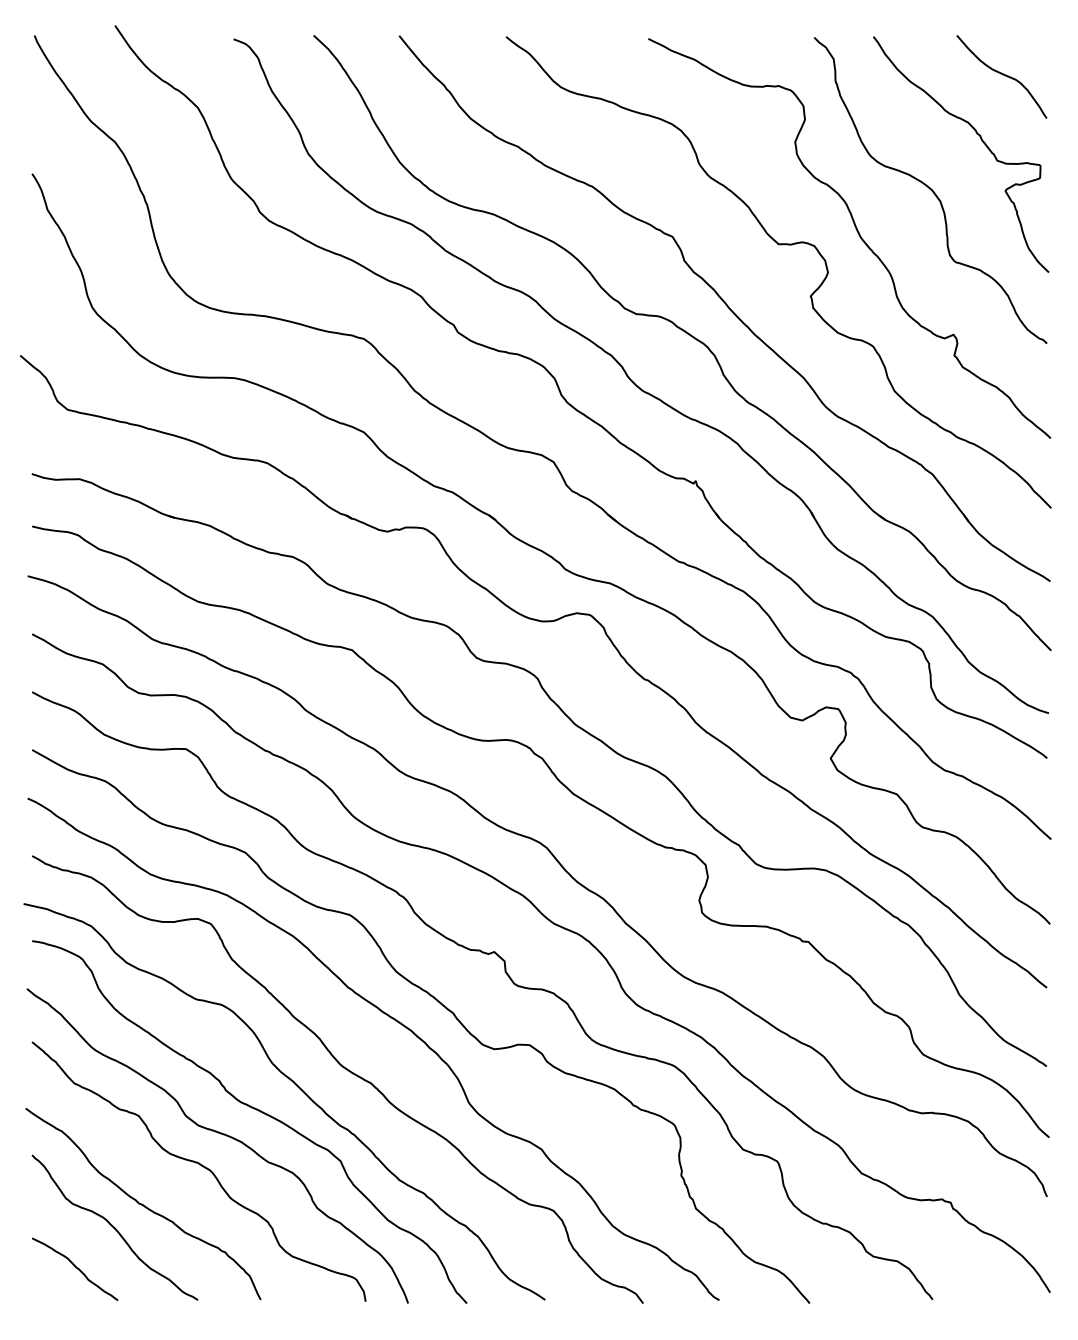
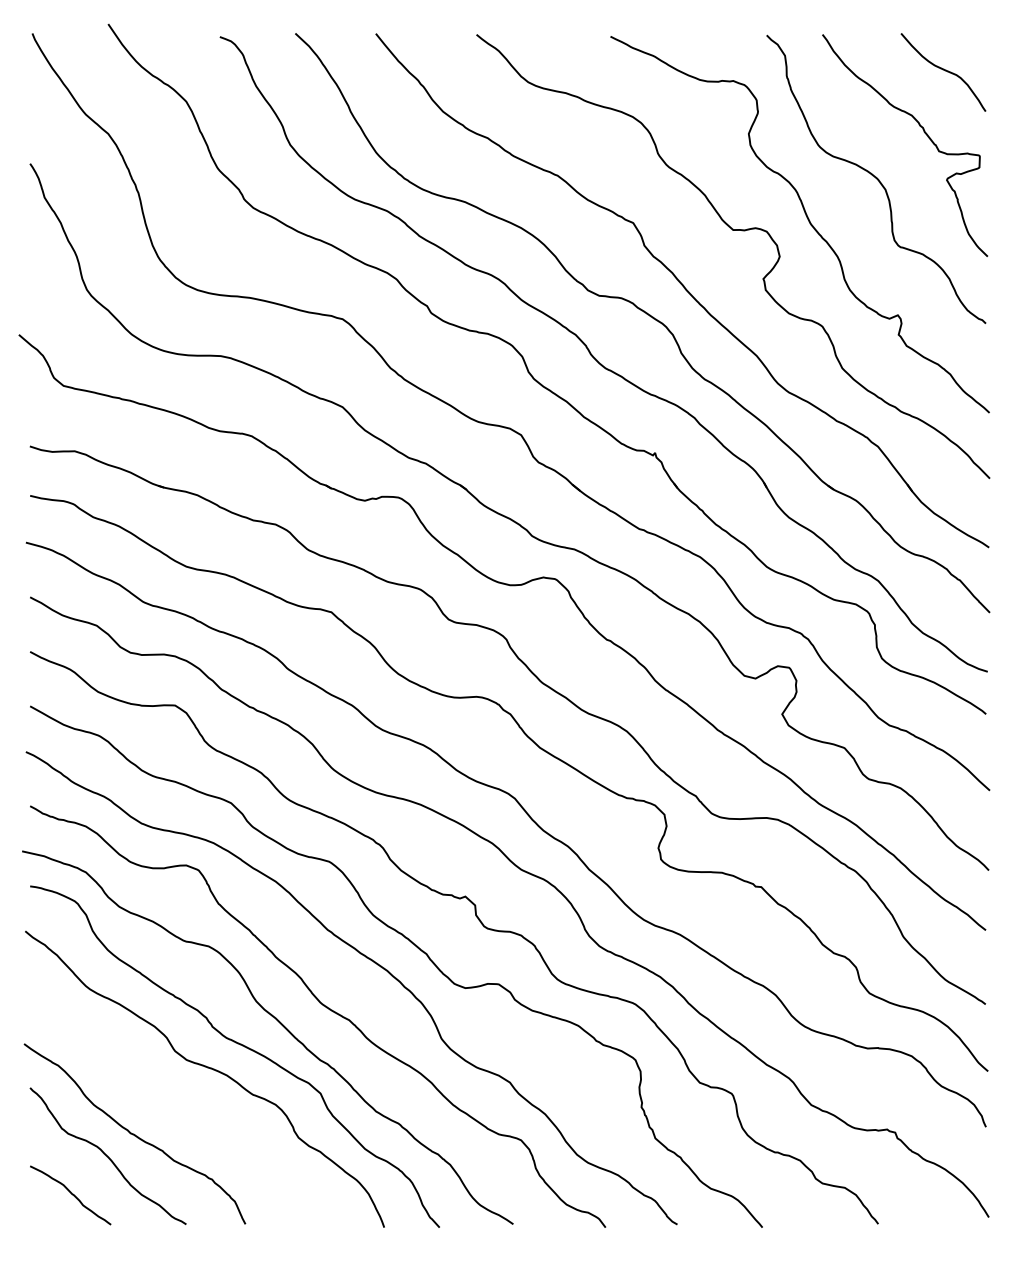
curve: (201, 1166) -> (189, 1098), removed

